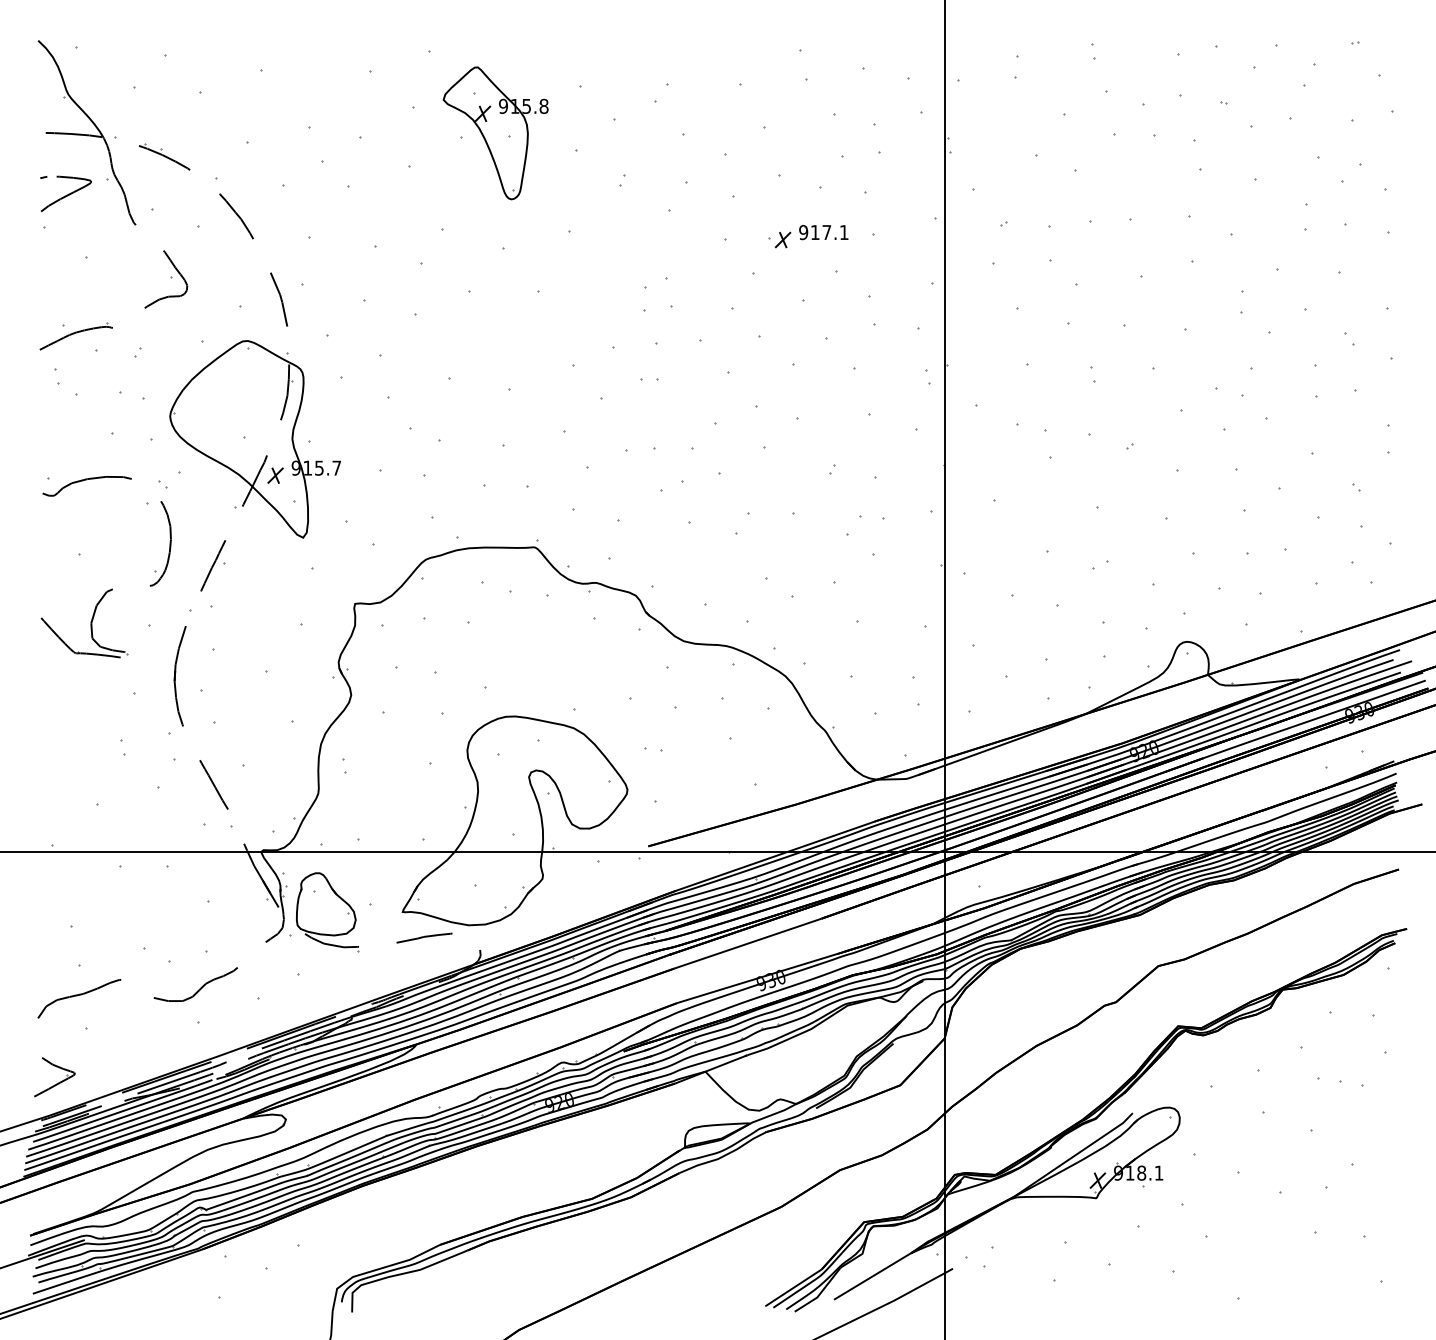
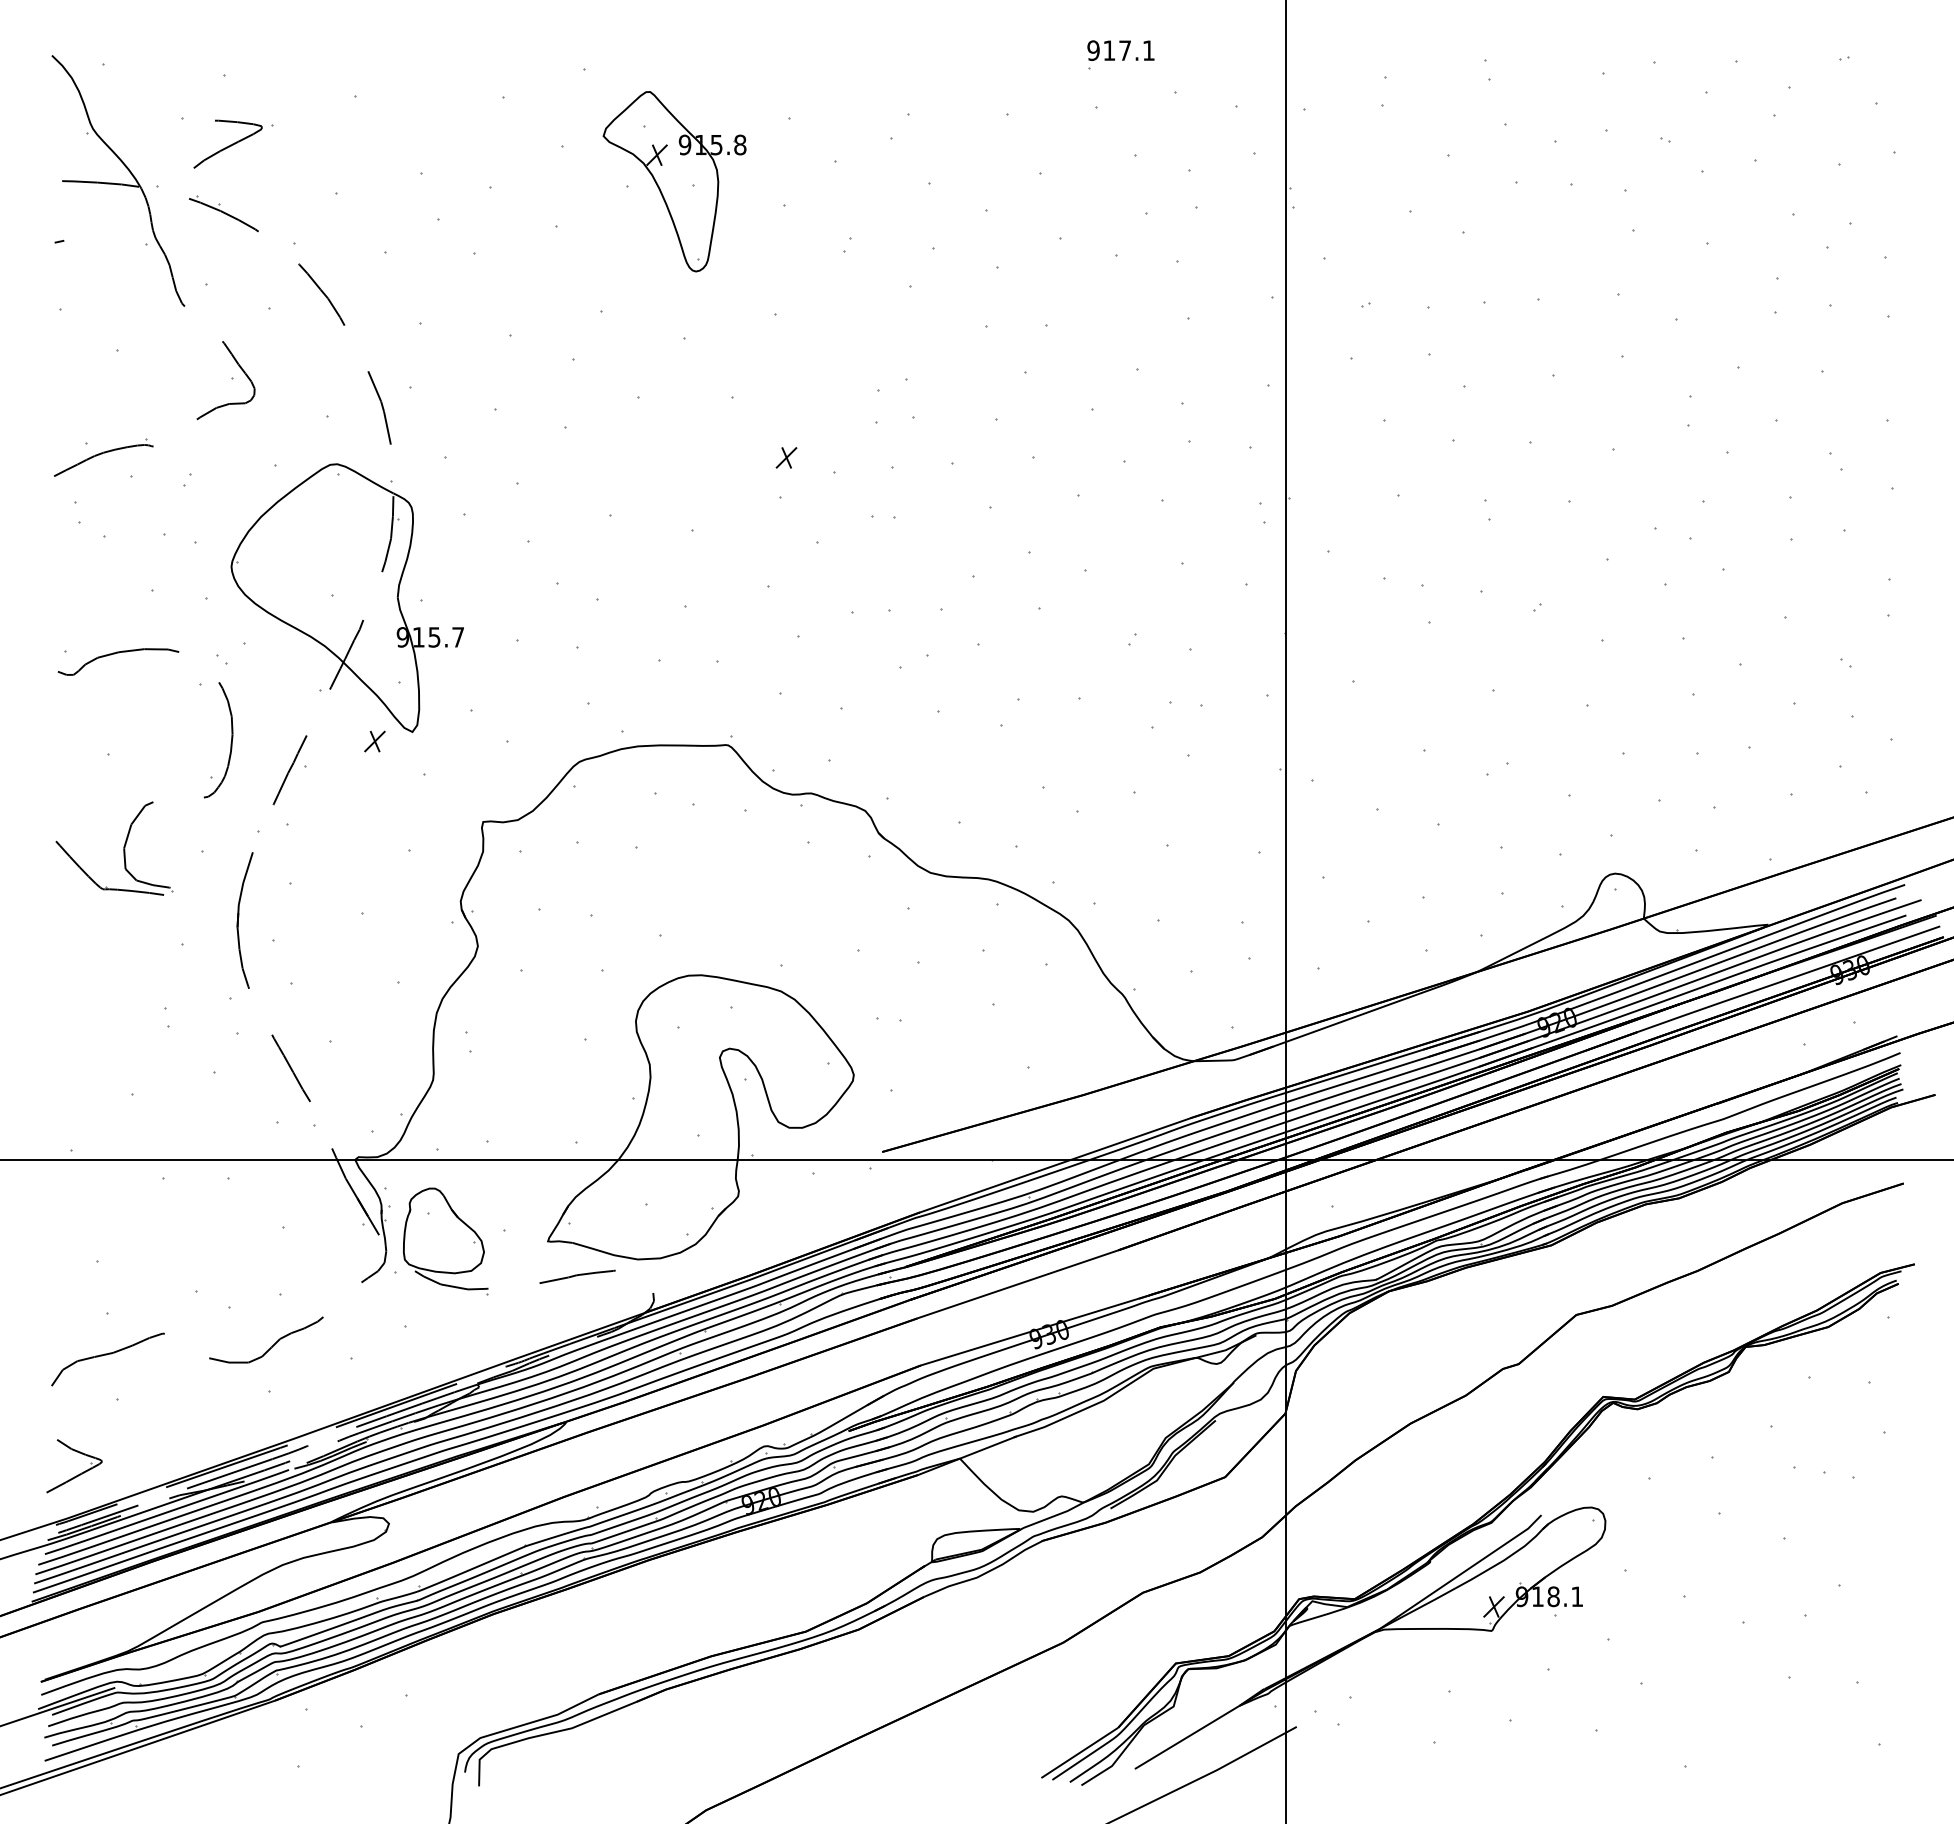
curve: (66, 194) -> (228, 145), moved
part: (823, 232) -> (1120, 50), moved
part: (783, 239) -> (786, 457), moved
part: (275, 475) -> (374, 741), moved

